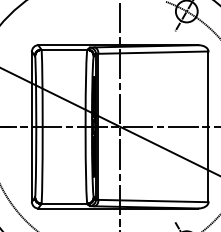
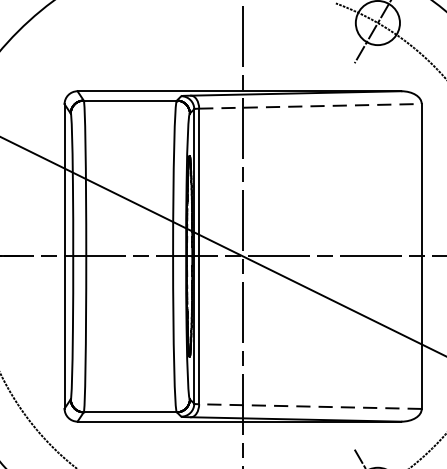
line: (153, 52) -> (310, 106), solid -> dashed
line: (152, 201) -> (308, 407), solid -> dashed

